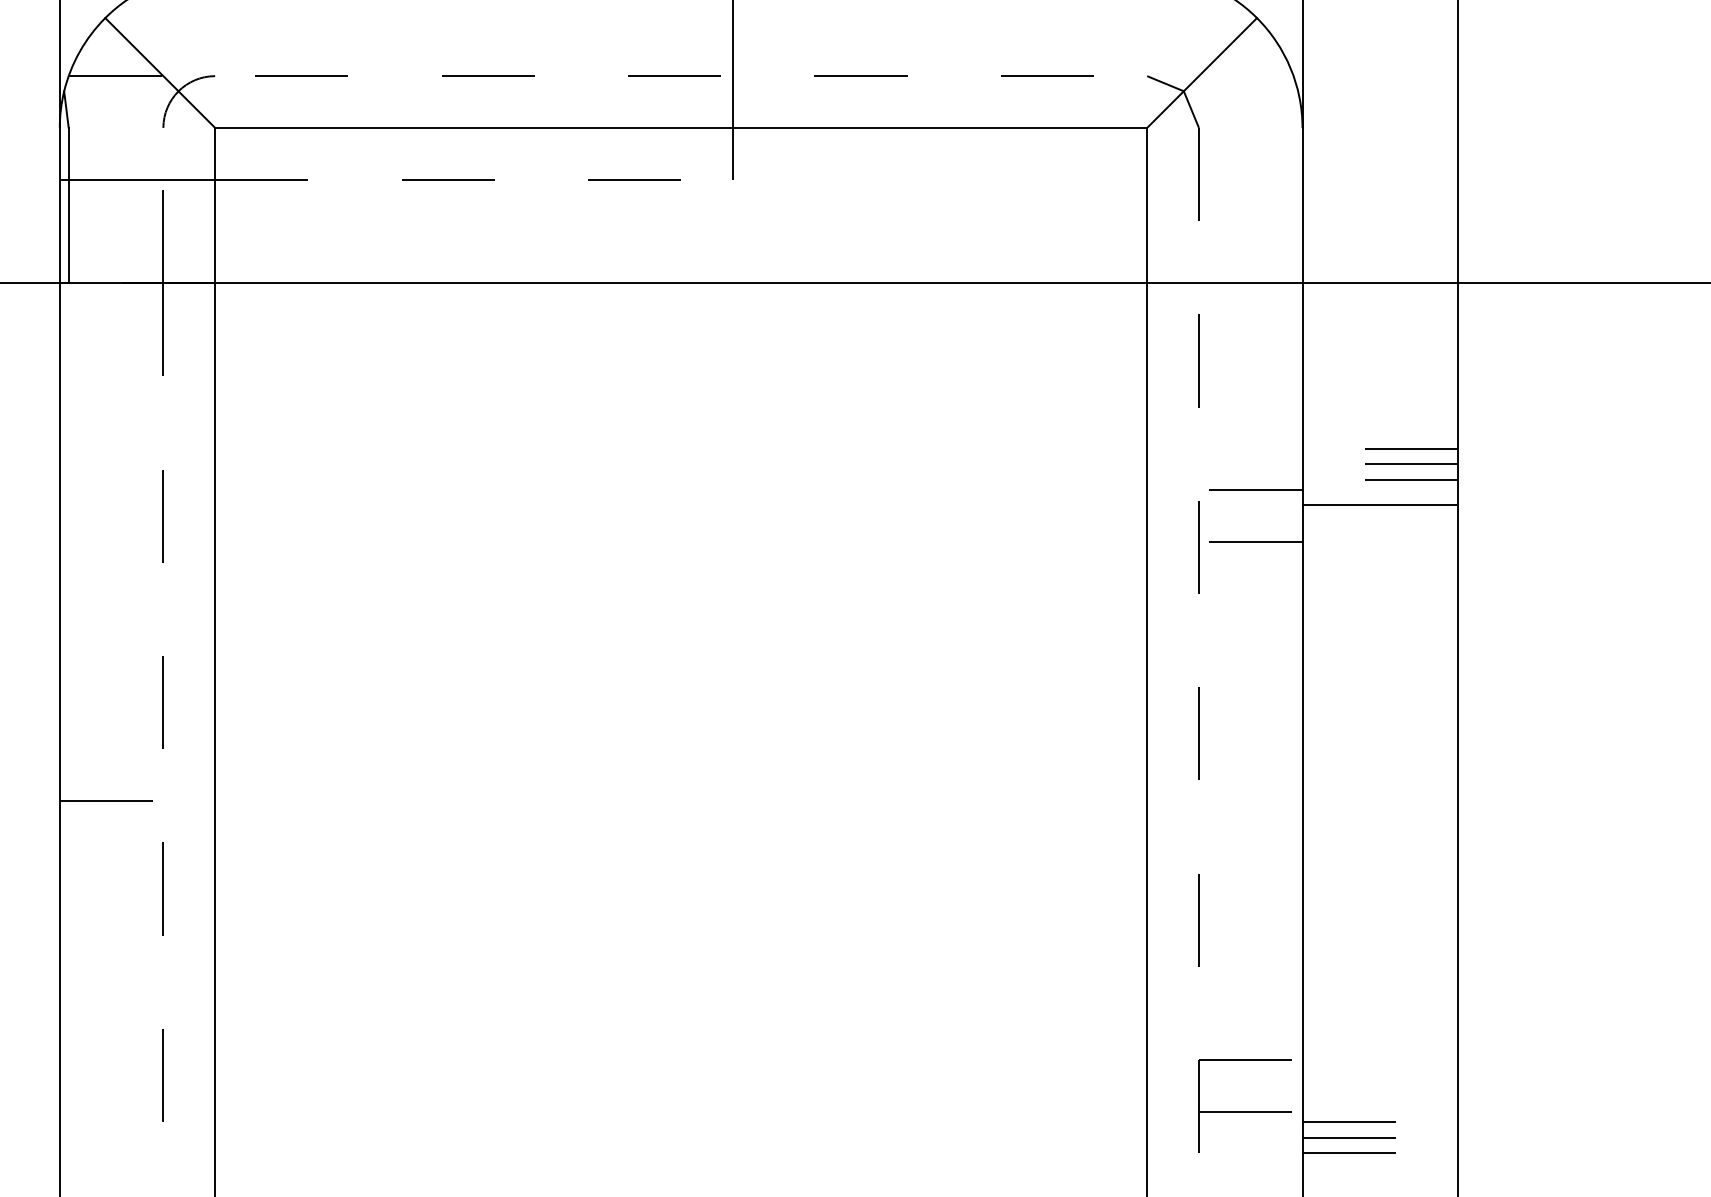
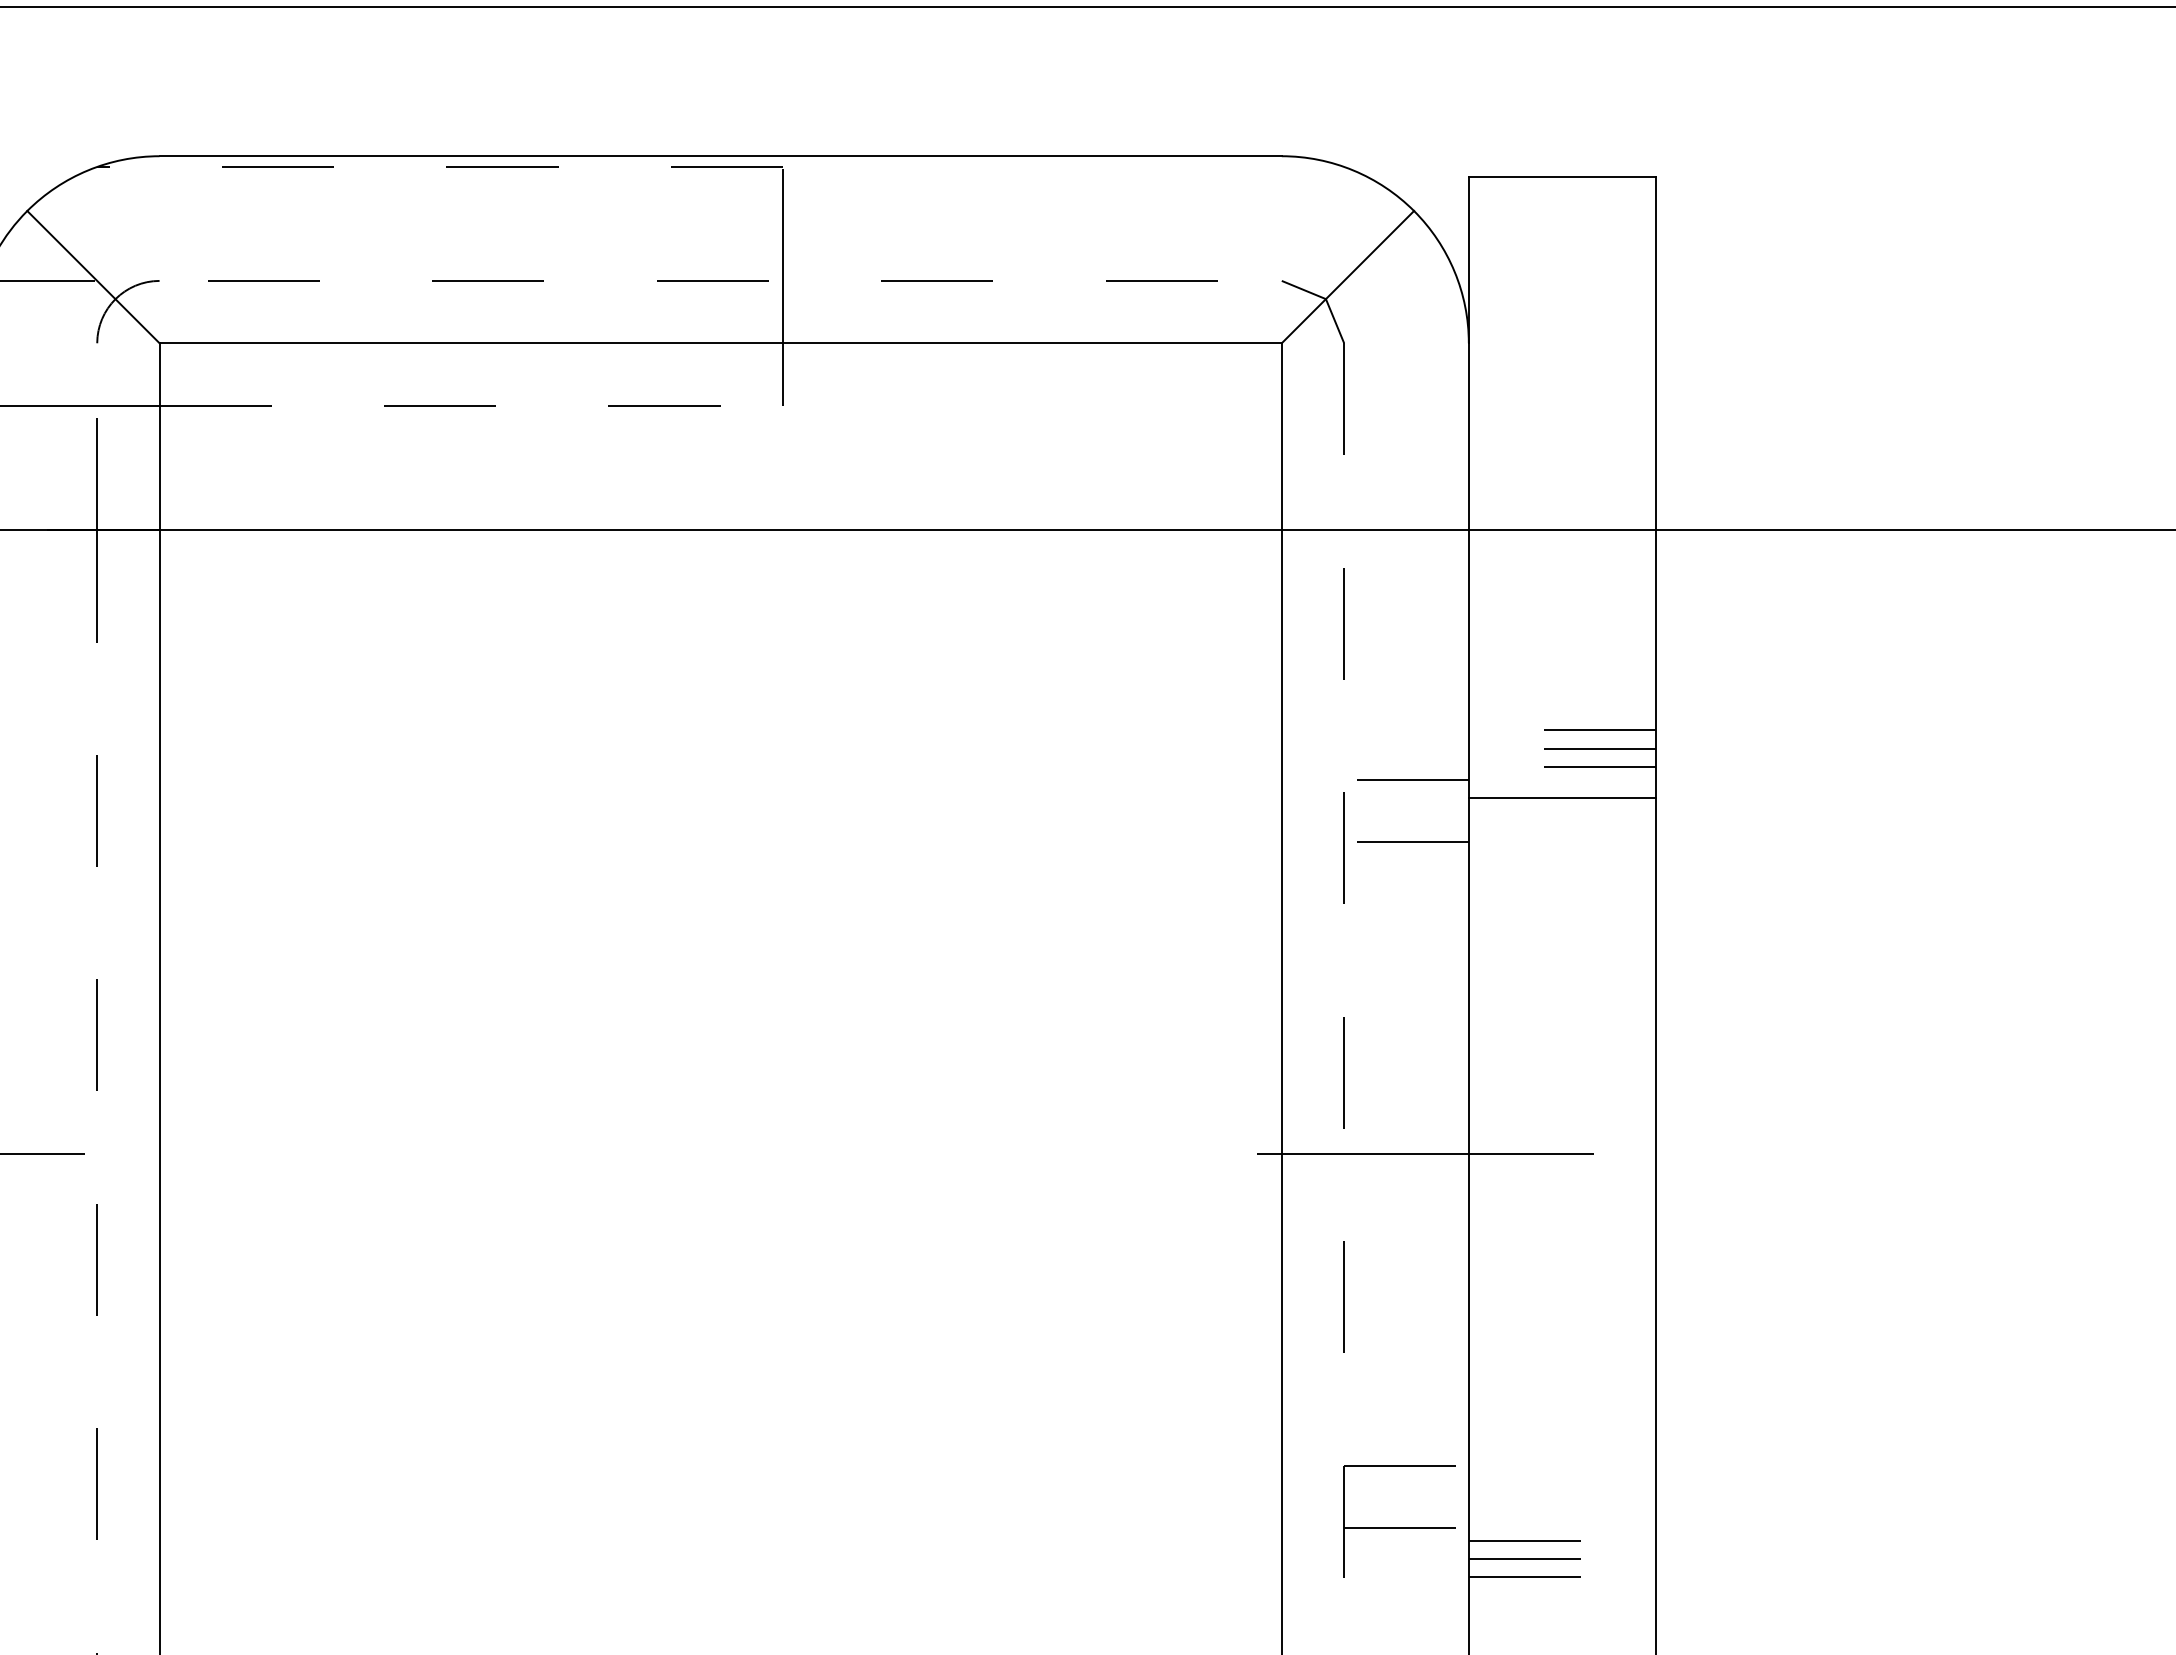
line: (1250, 800) -> (1406, 1153), added

